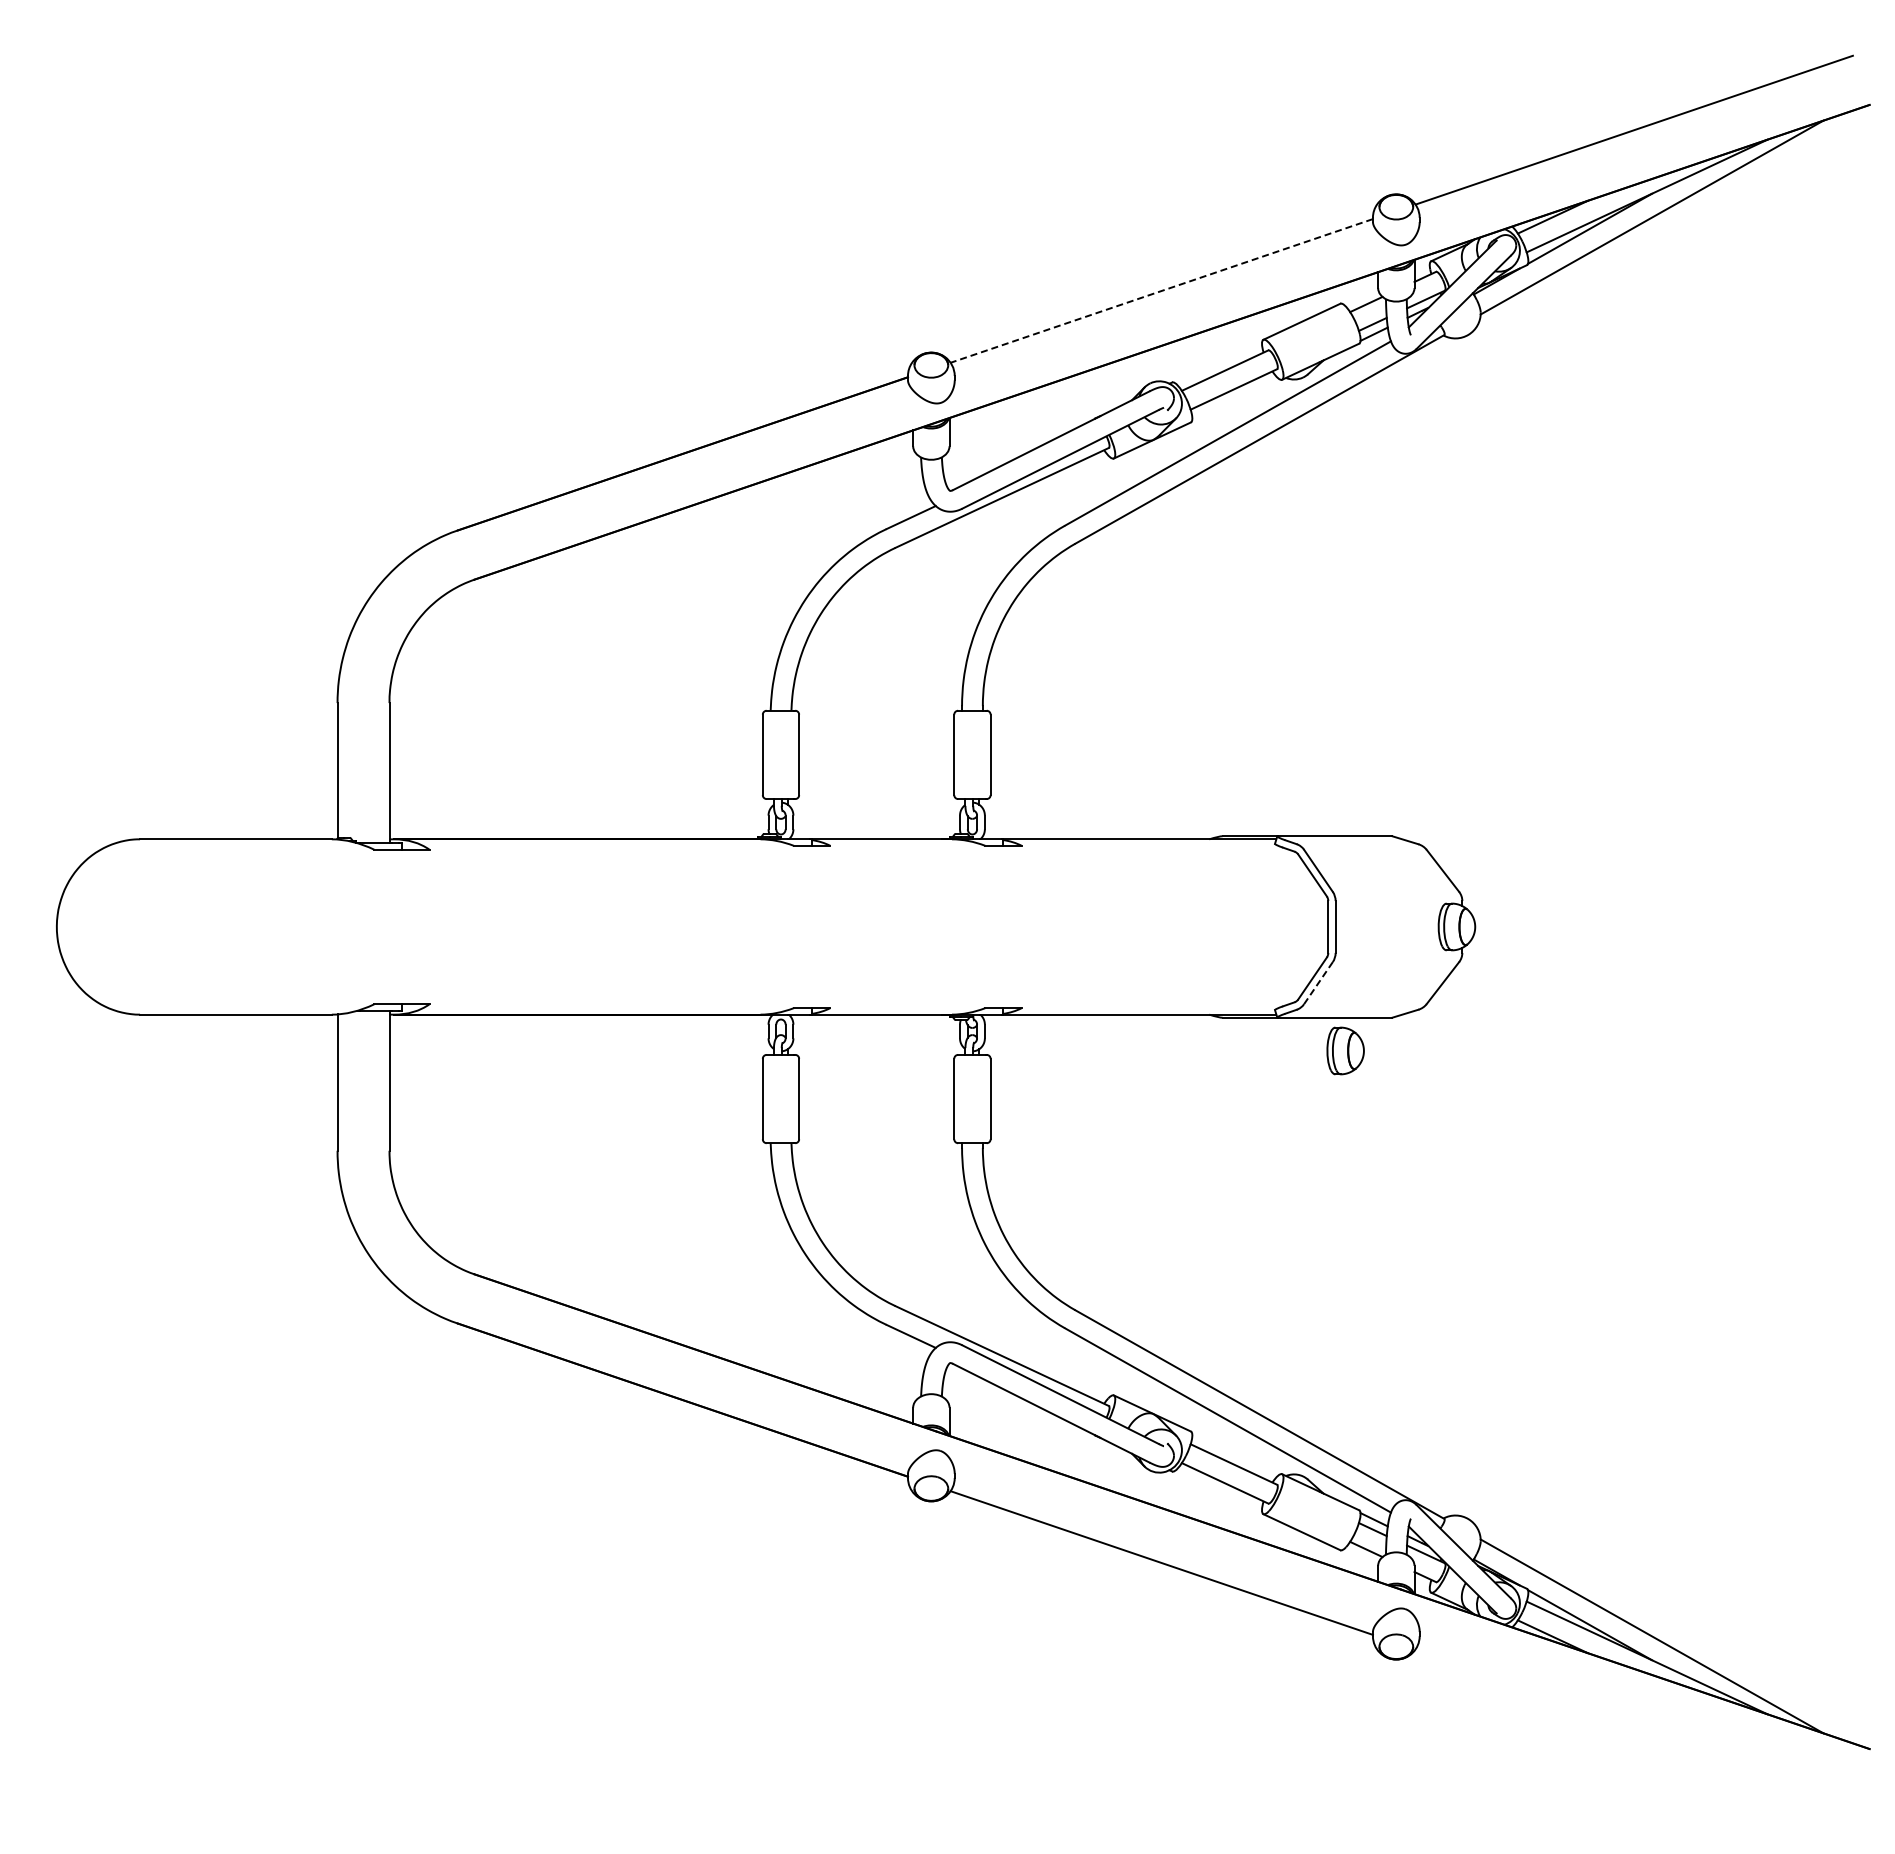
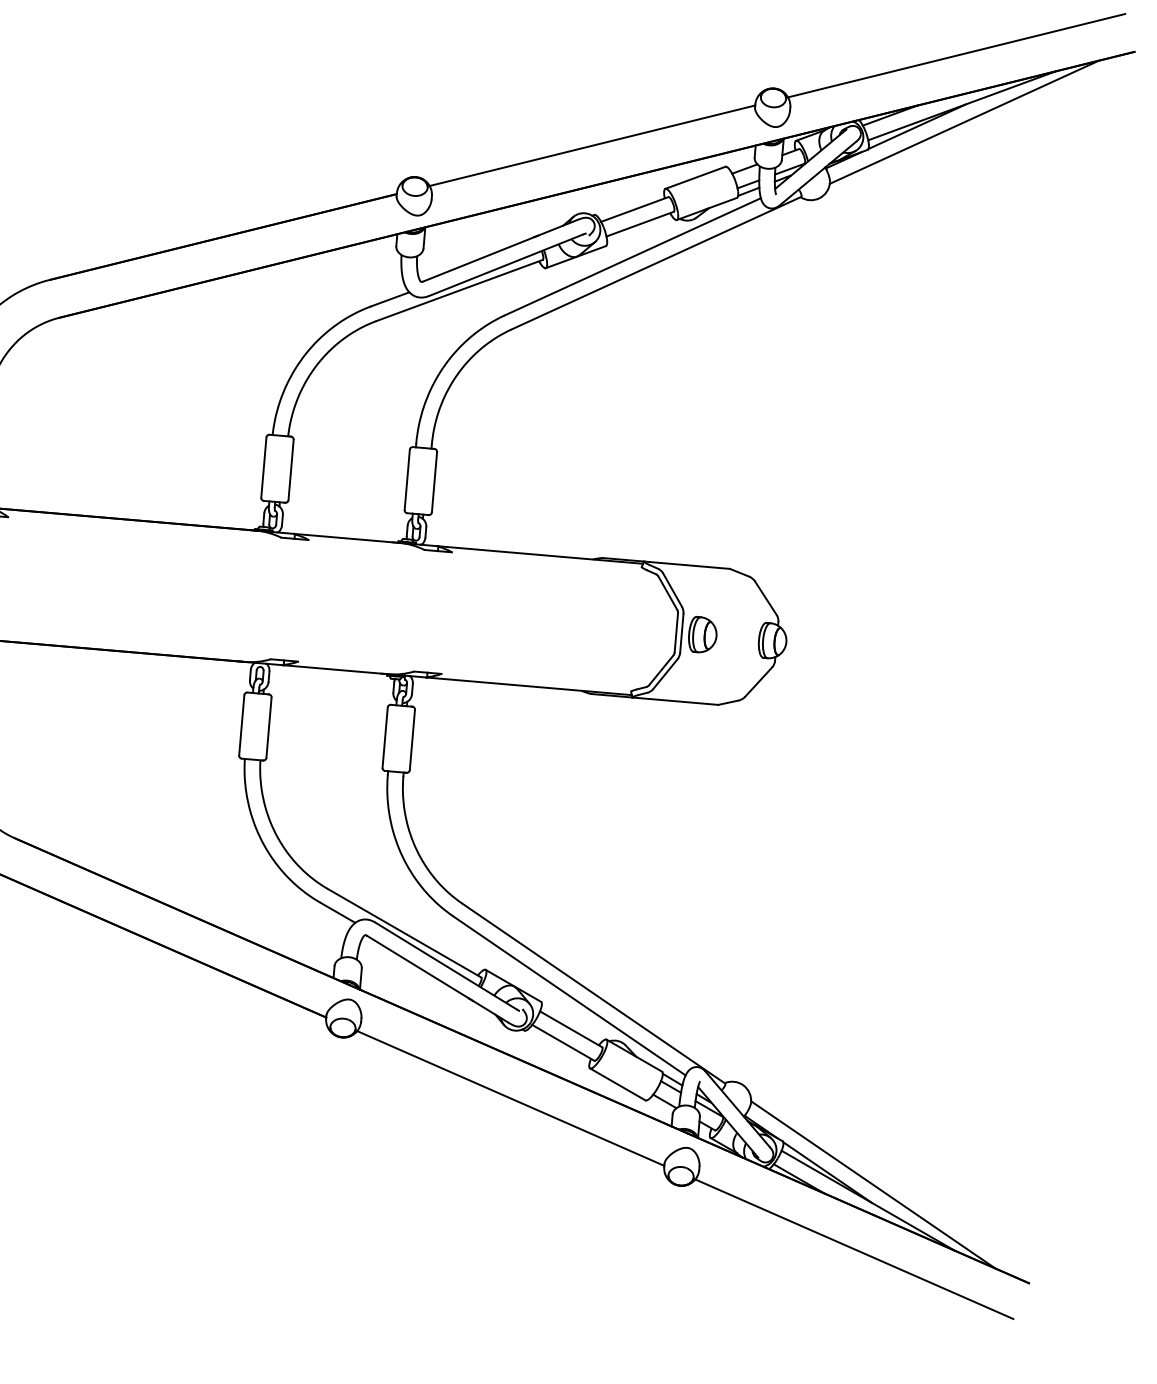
line: (1161, 291) -> (592, 146), dashed -> solid
line: (1318, 983) -> (665, 674), dashed -> solid
part: (1345, 1050) -> (702, 634), moved
line: (1633, 1723) -> (853, 1248), added

